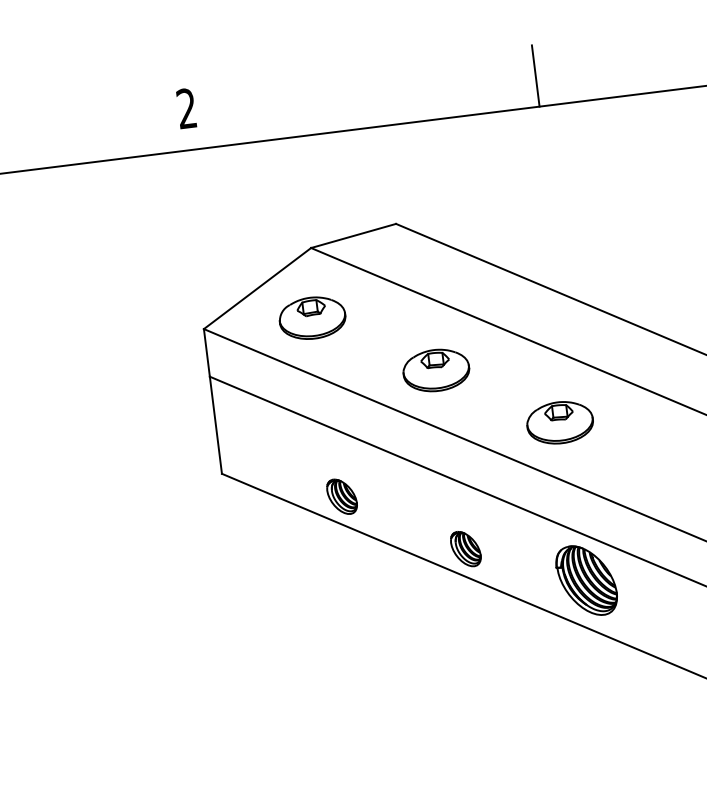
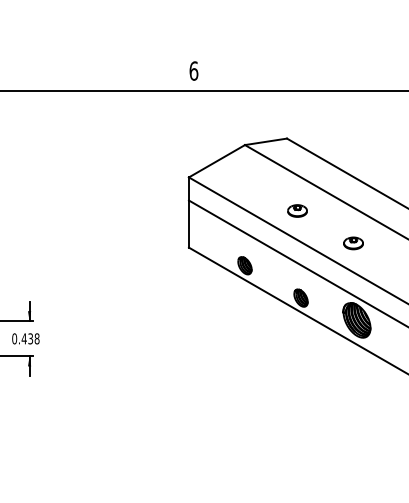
line: (535, 76) -> (362, 76), removed
text: (185, 107) -> (193, 70), 2 -> 6
part: (312, 317) -> (241, 178), removed
part: (436, 369) -> (297, 210), size x0.6
part: (560, 423) -> (353, 243), size x0.6

